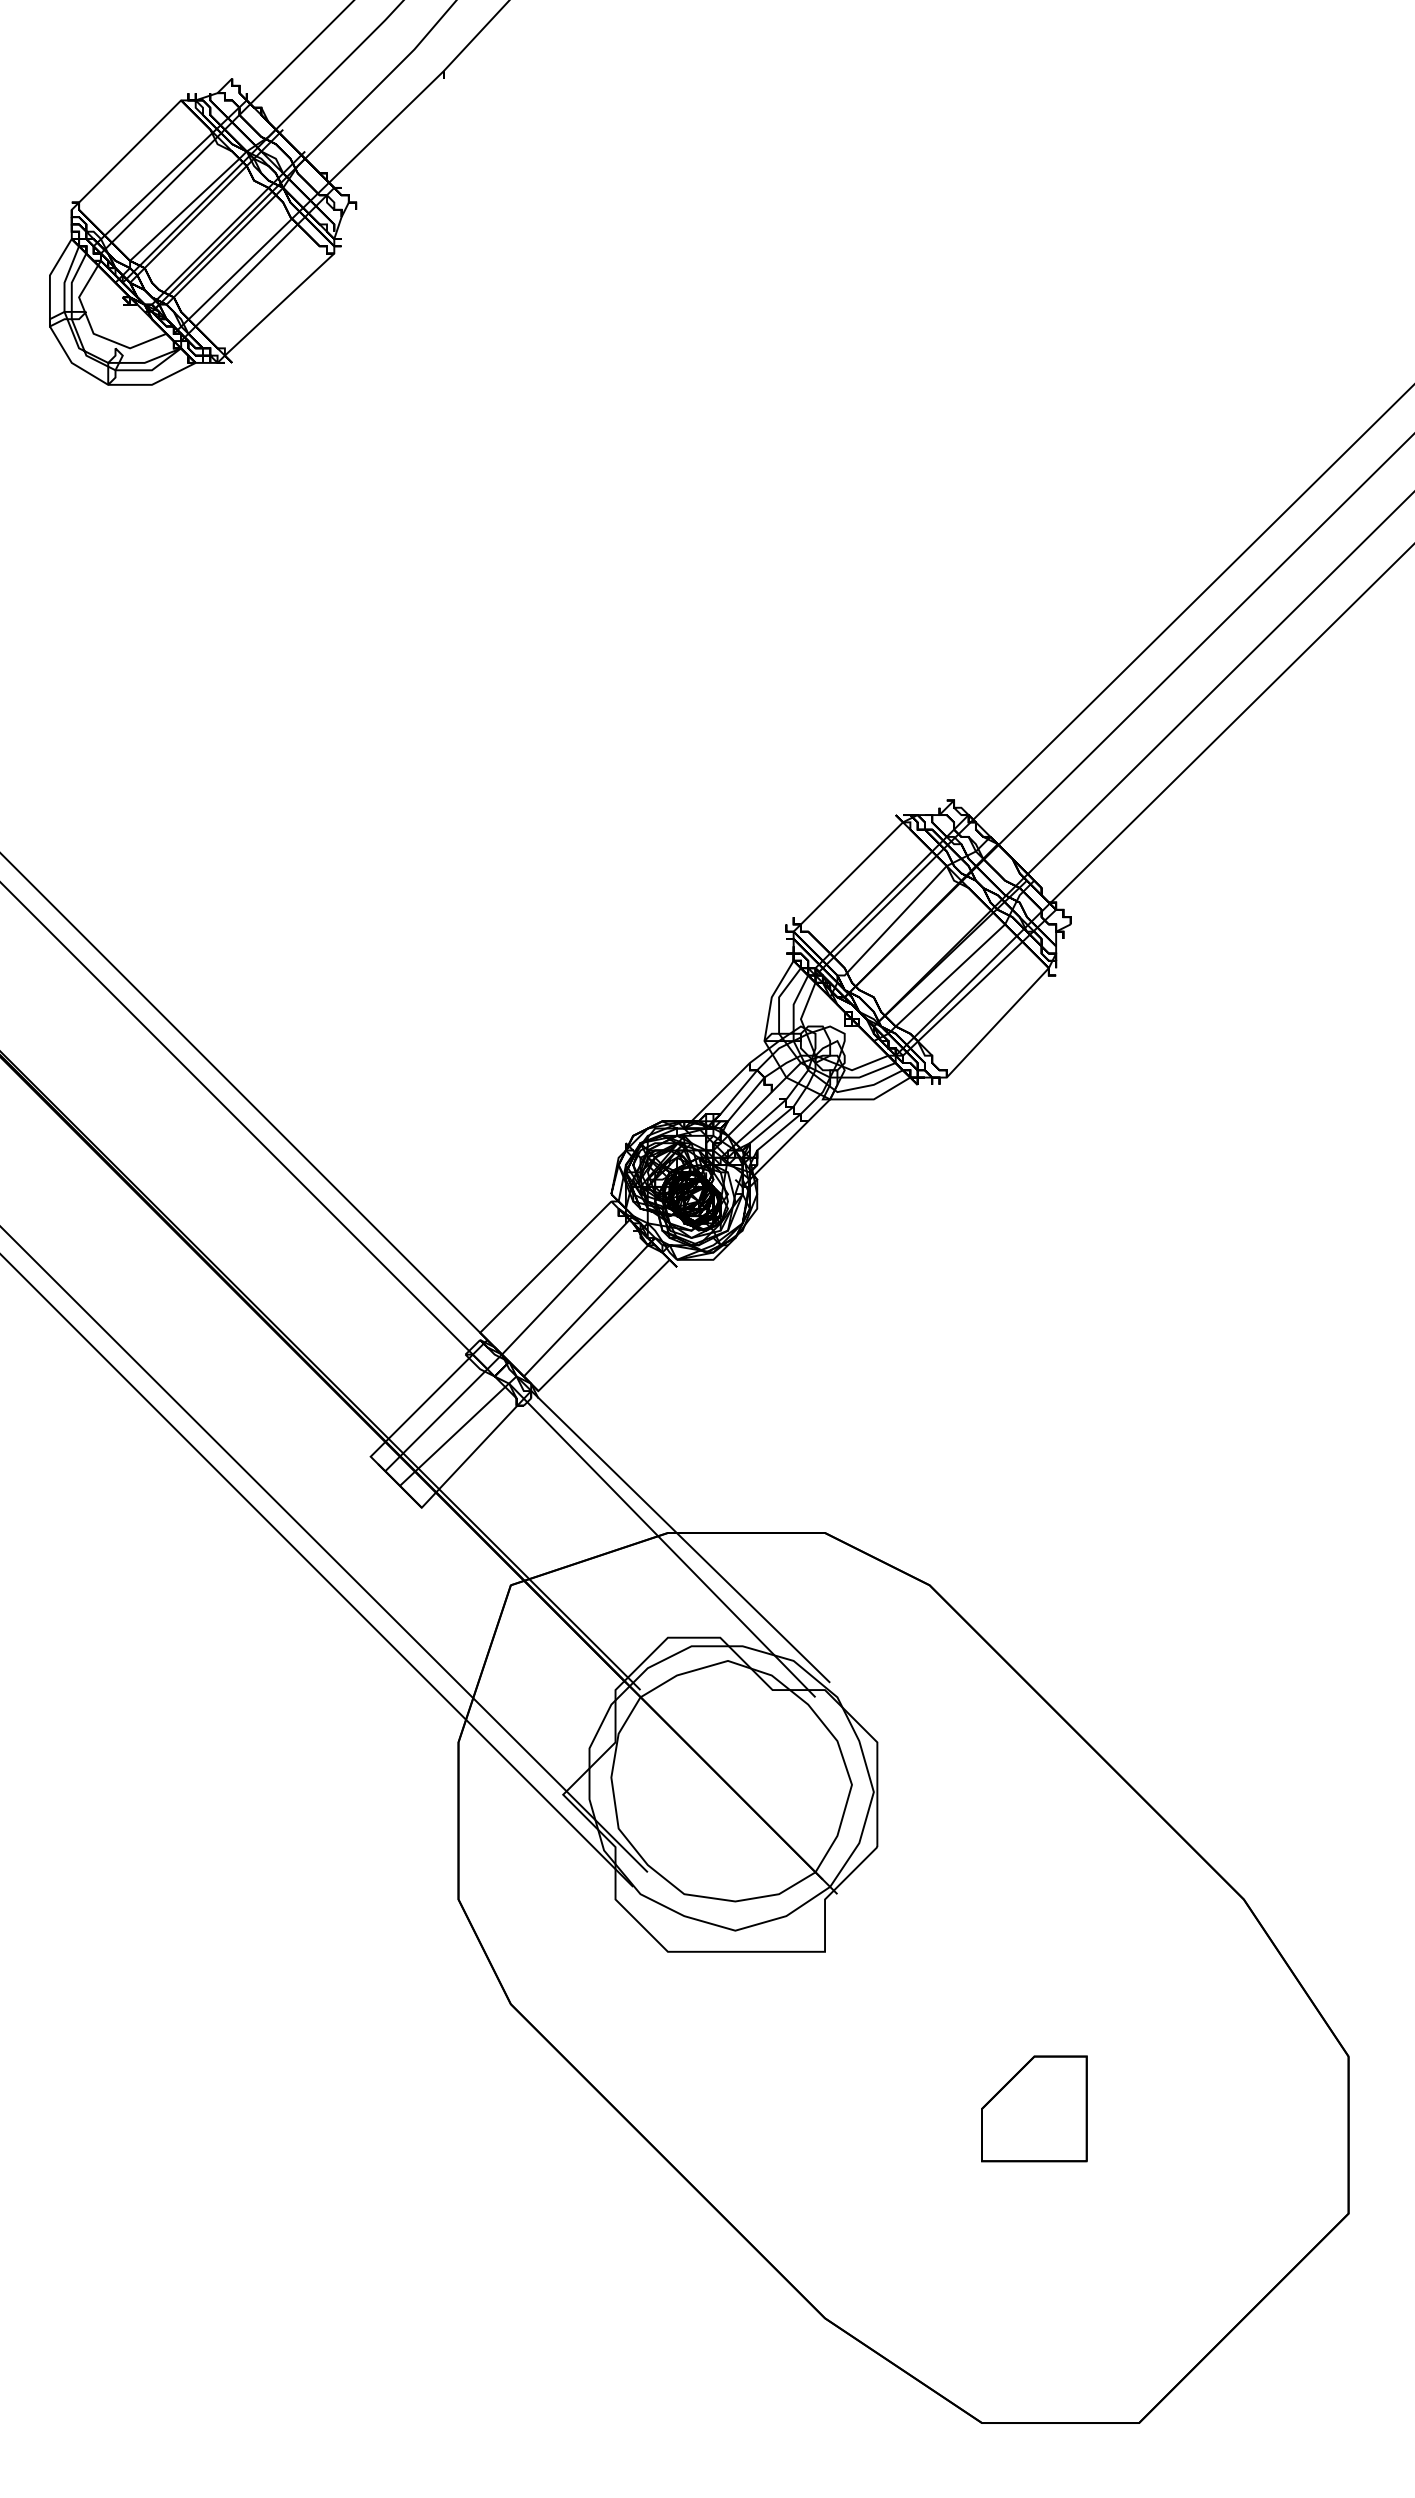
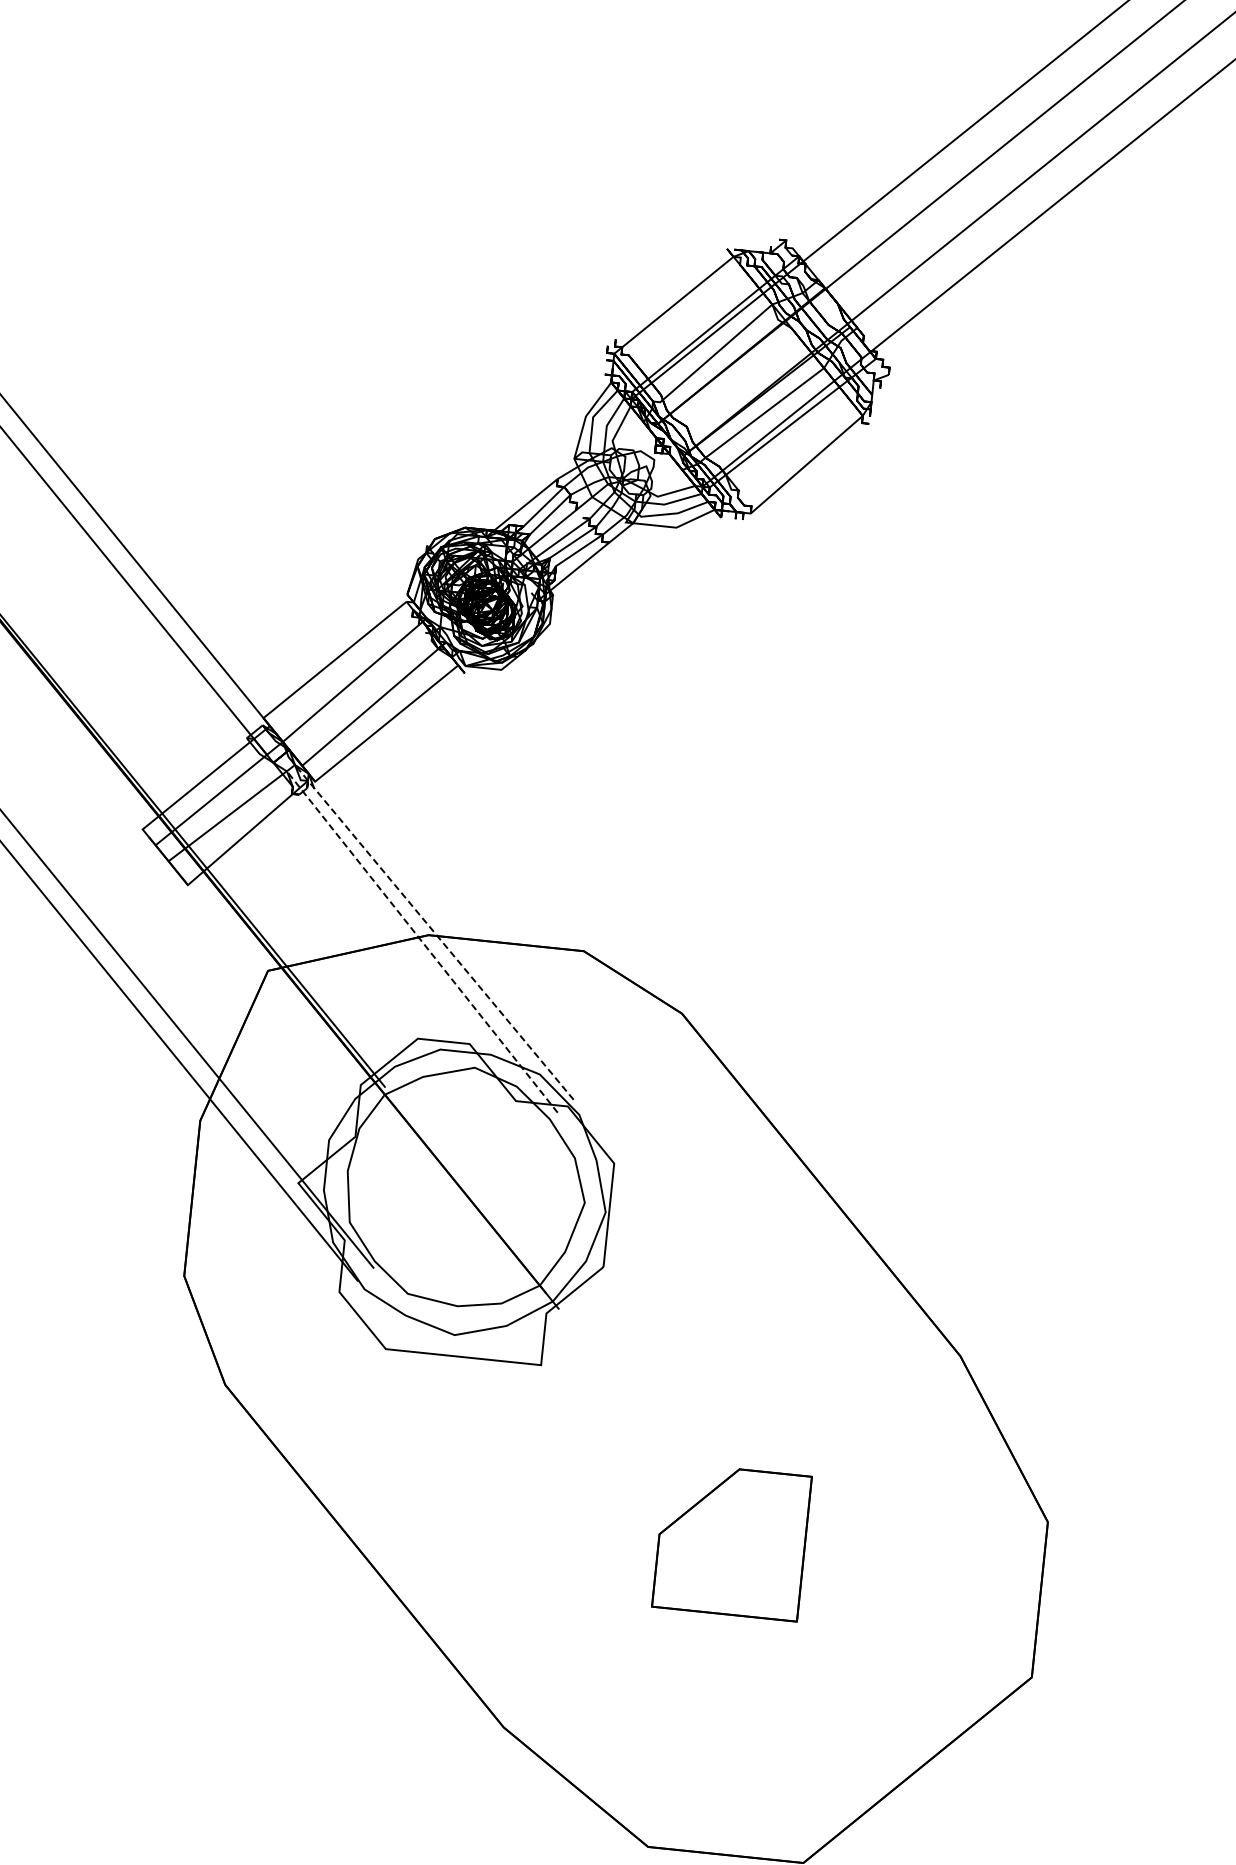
line: (673, 1529) -> (434, 932), solid -> dashed
line: (662, 1540) -> (422, 942), solid -> dashed
part: (1034, 2108) -> (732, 1541), size x1.4

